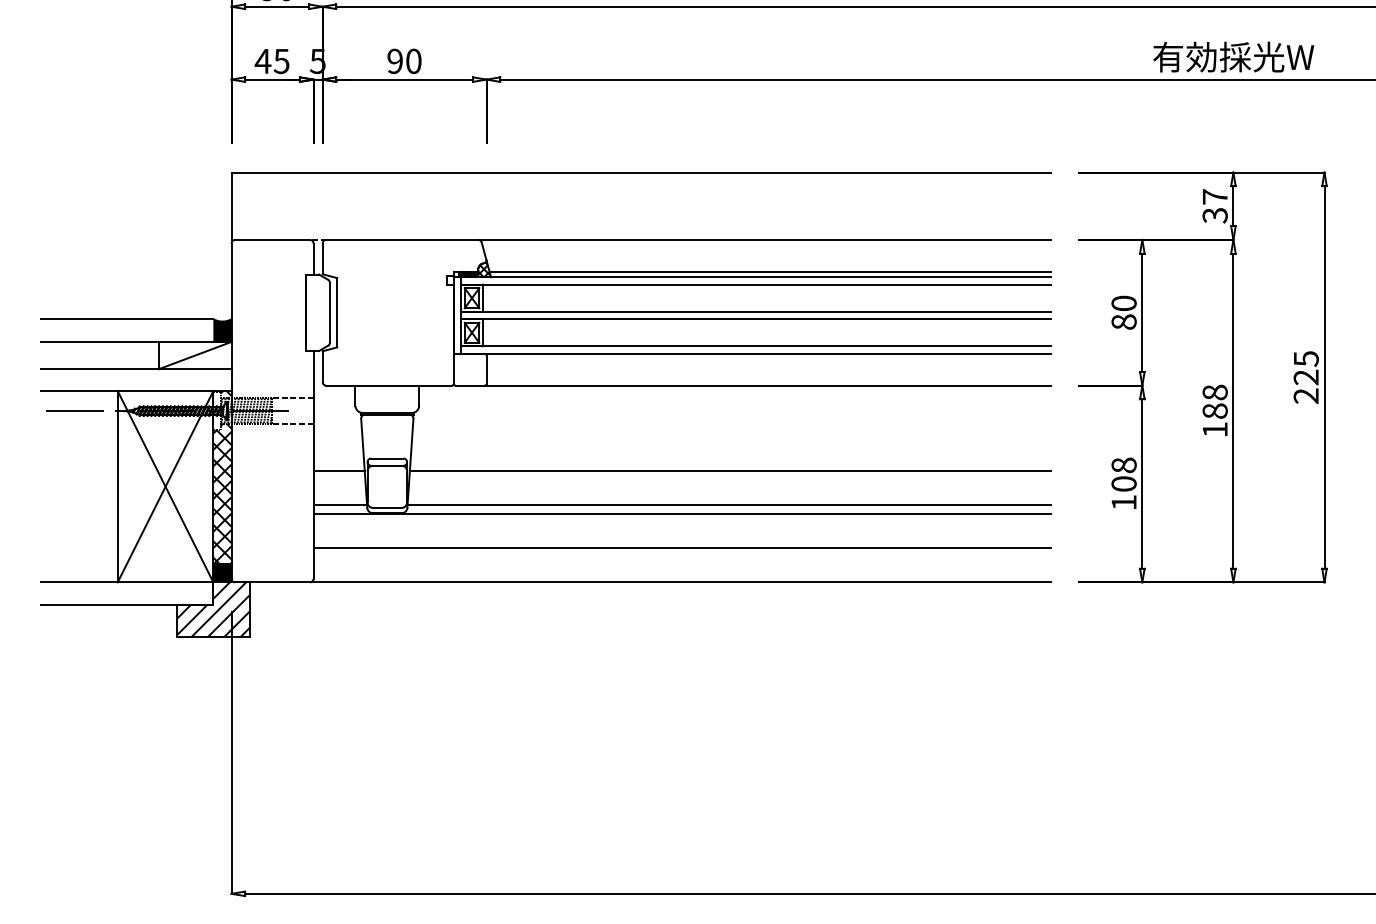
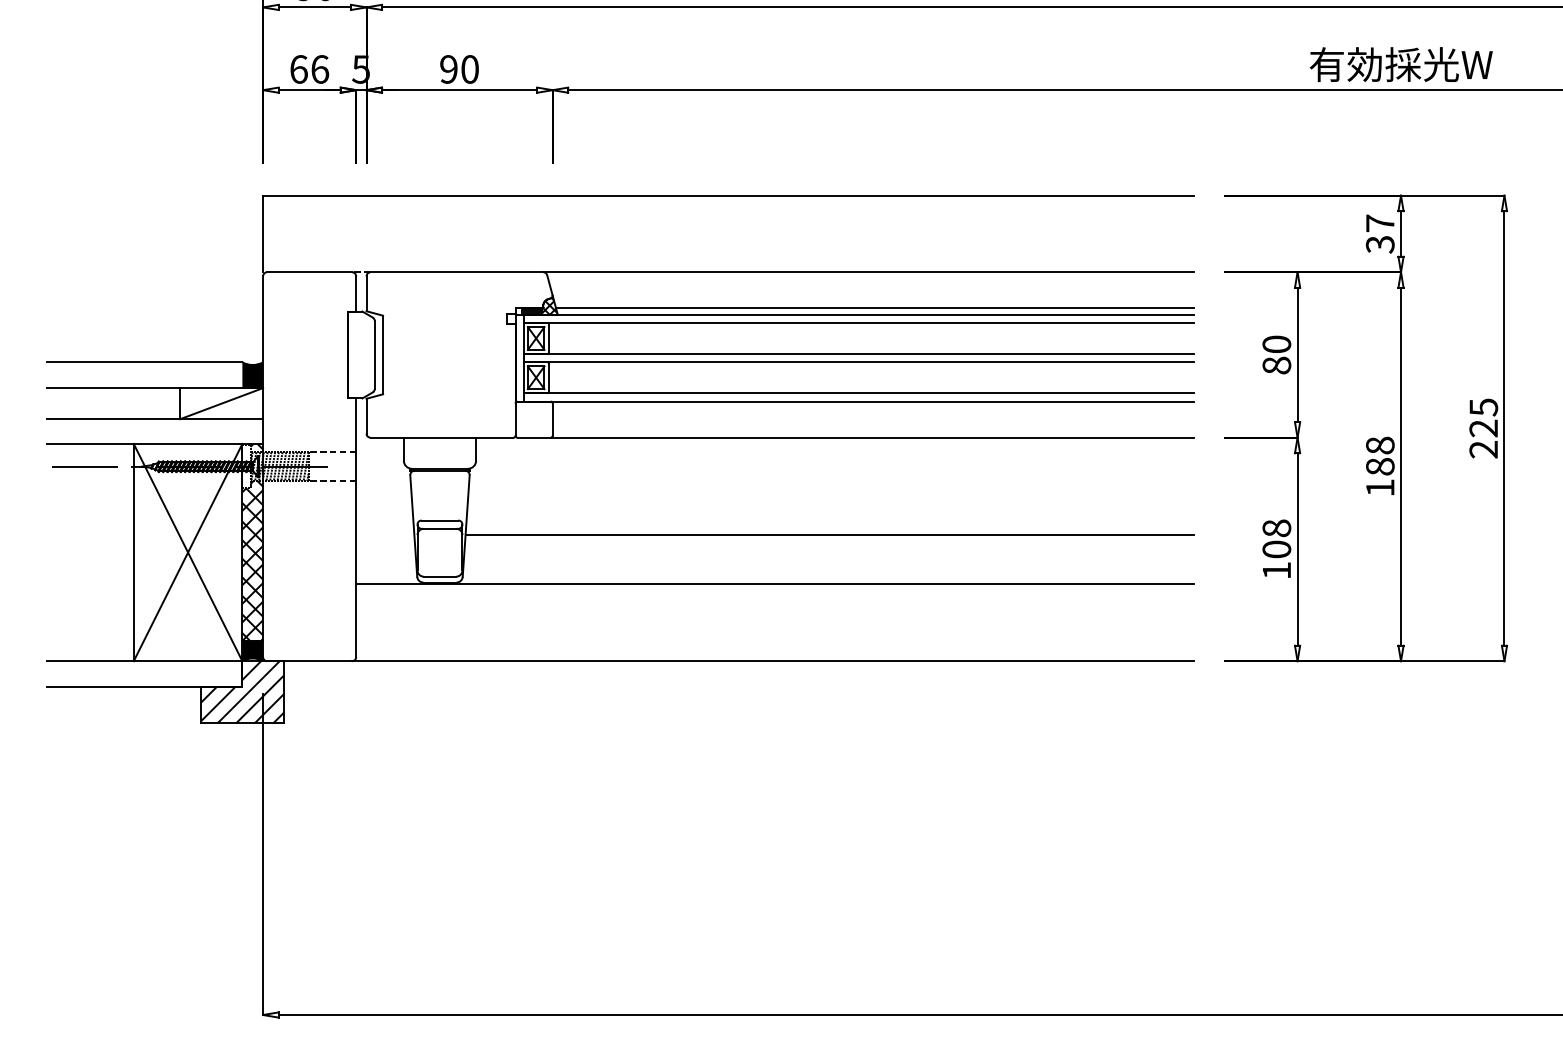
text: (272, 61) -> (309, 69), 45 -> 66
line: (339, 471) -> (385, 535), removed
line: (340, 505) -> (386, 573), removed
line: (729, 505) -> (828, 573), removed
line: (682, 547) -> (775, 621), removed

